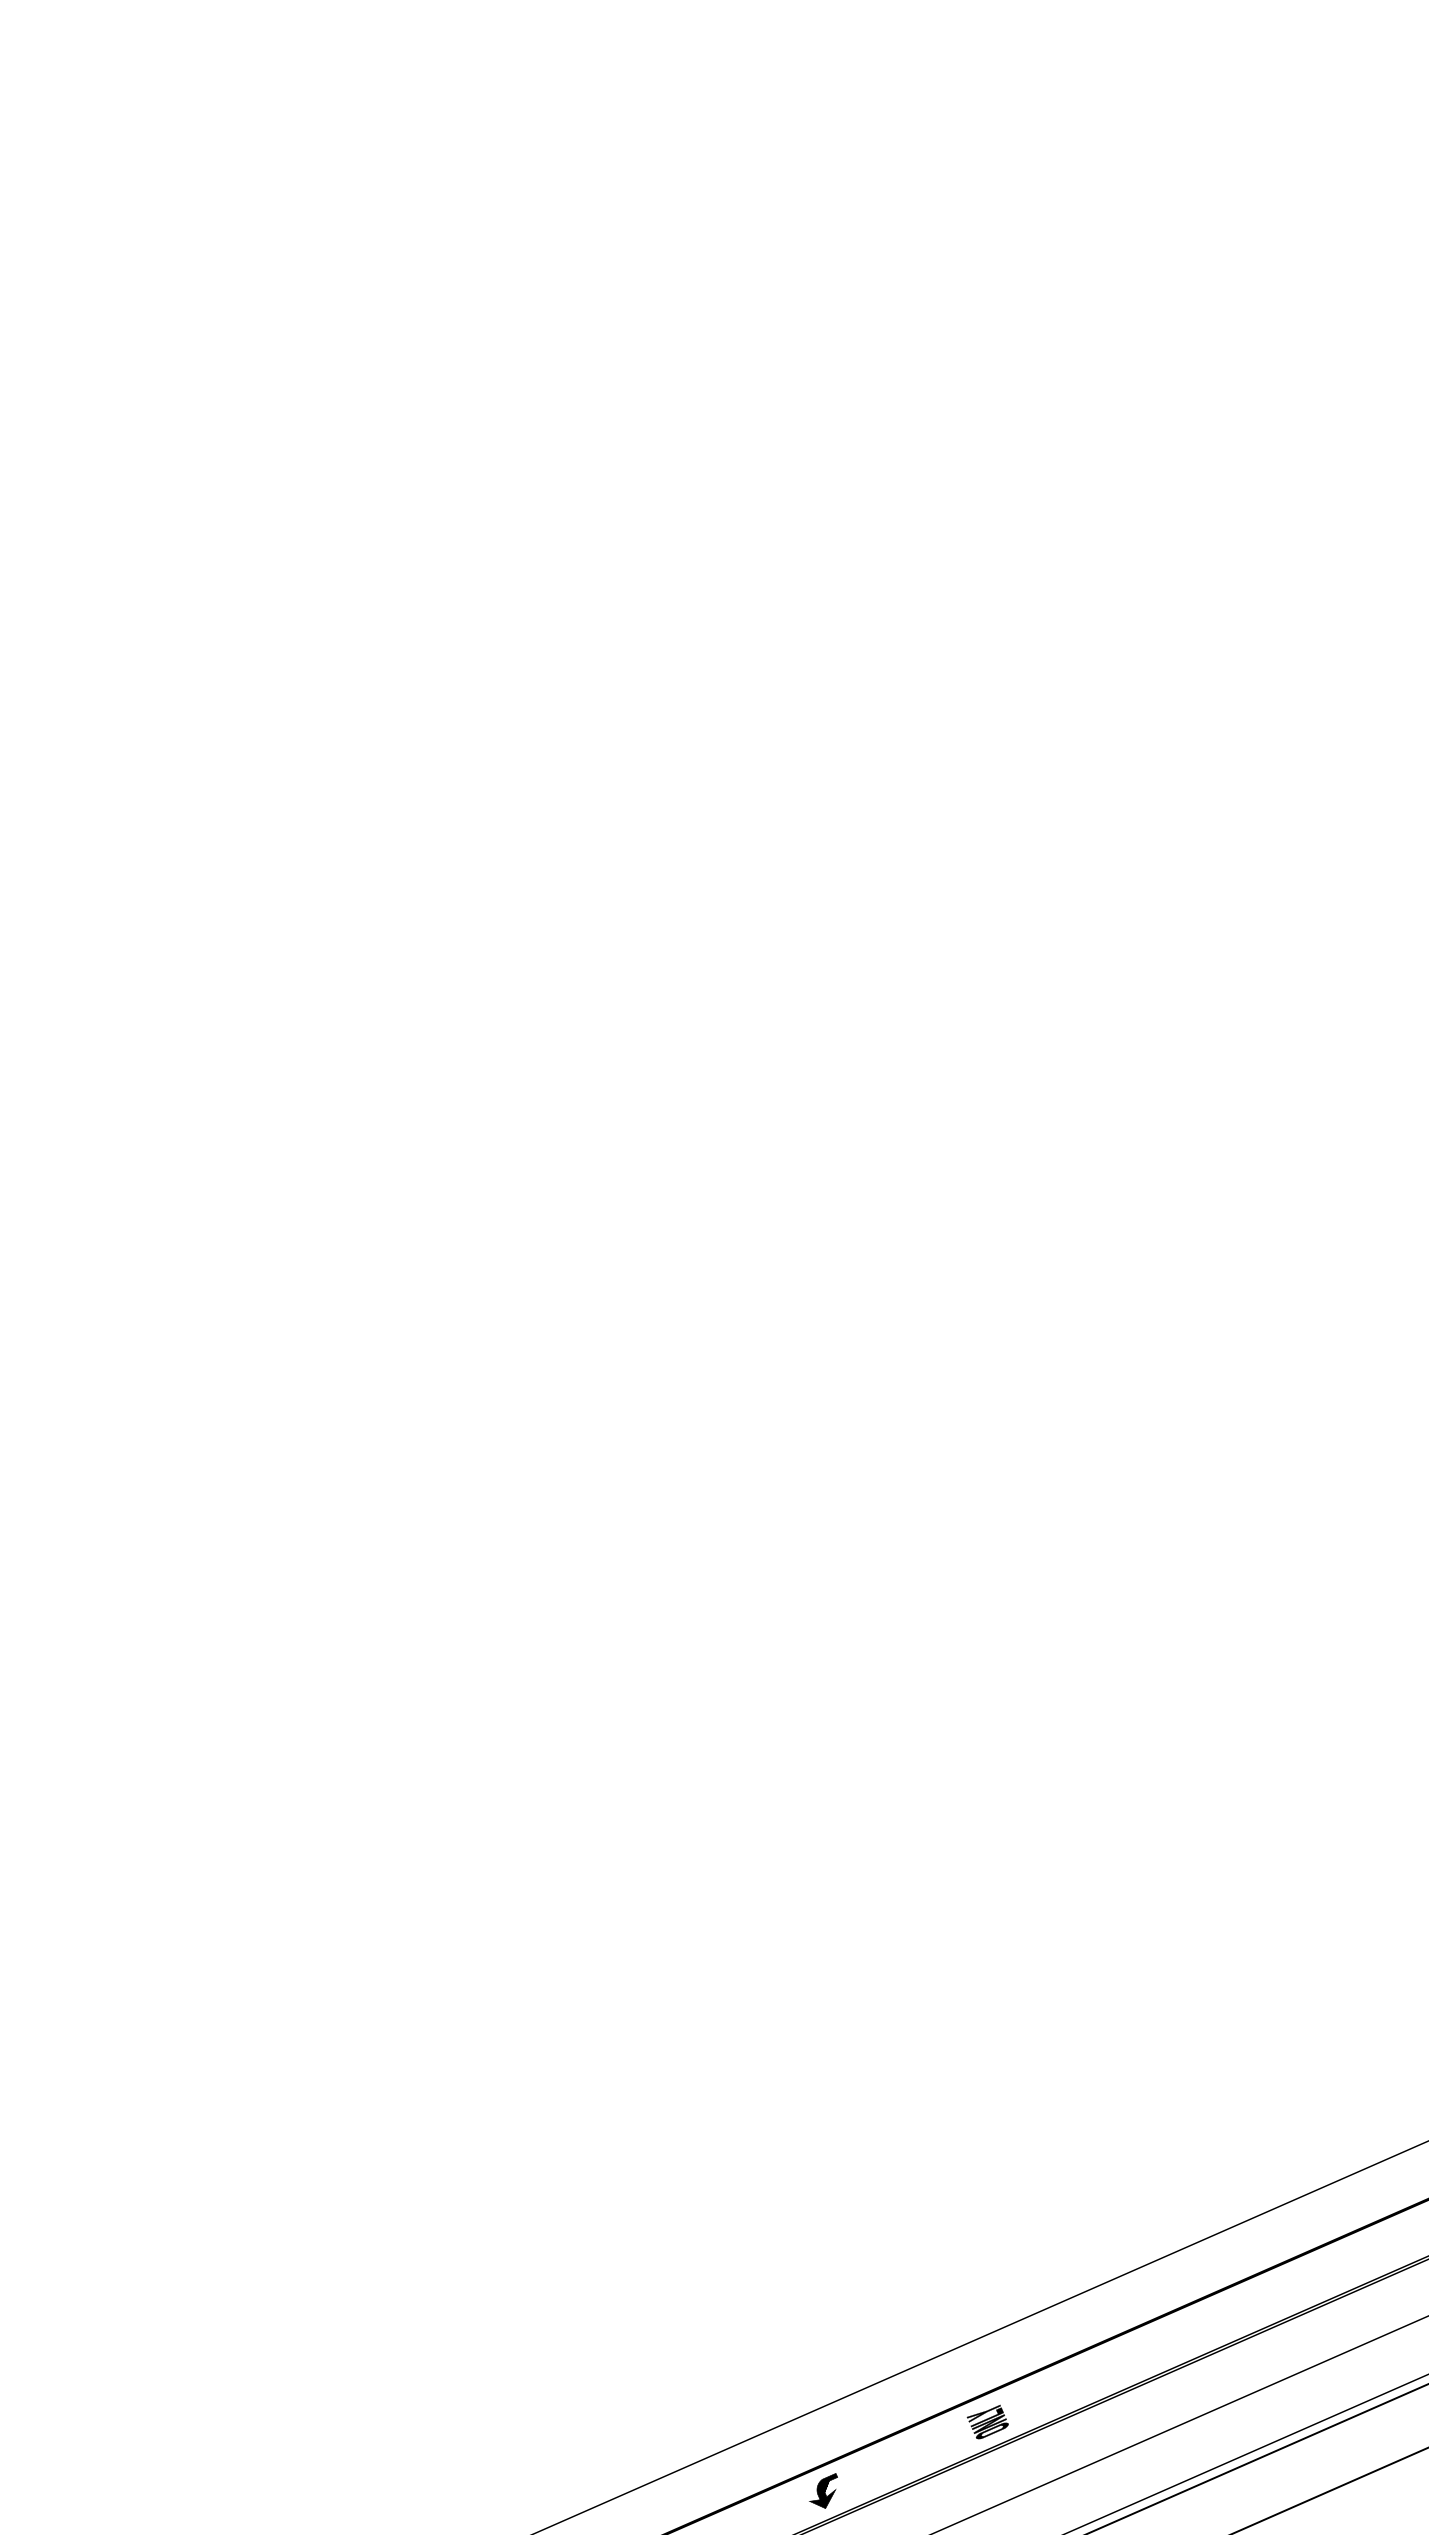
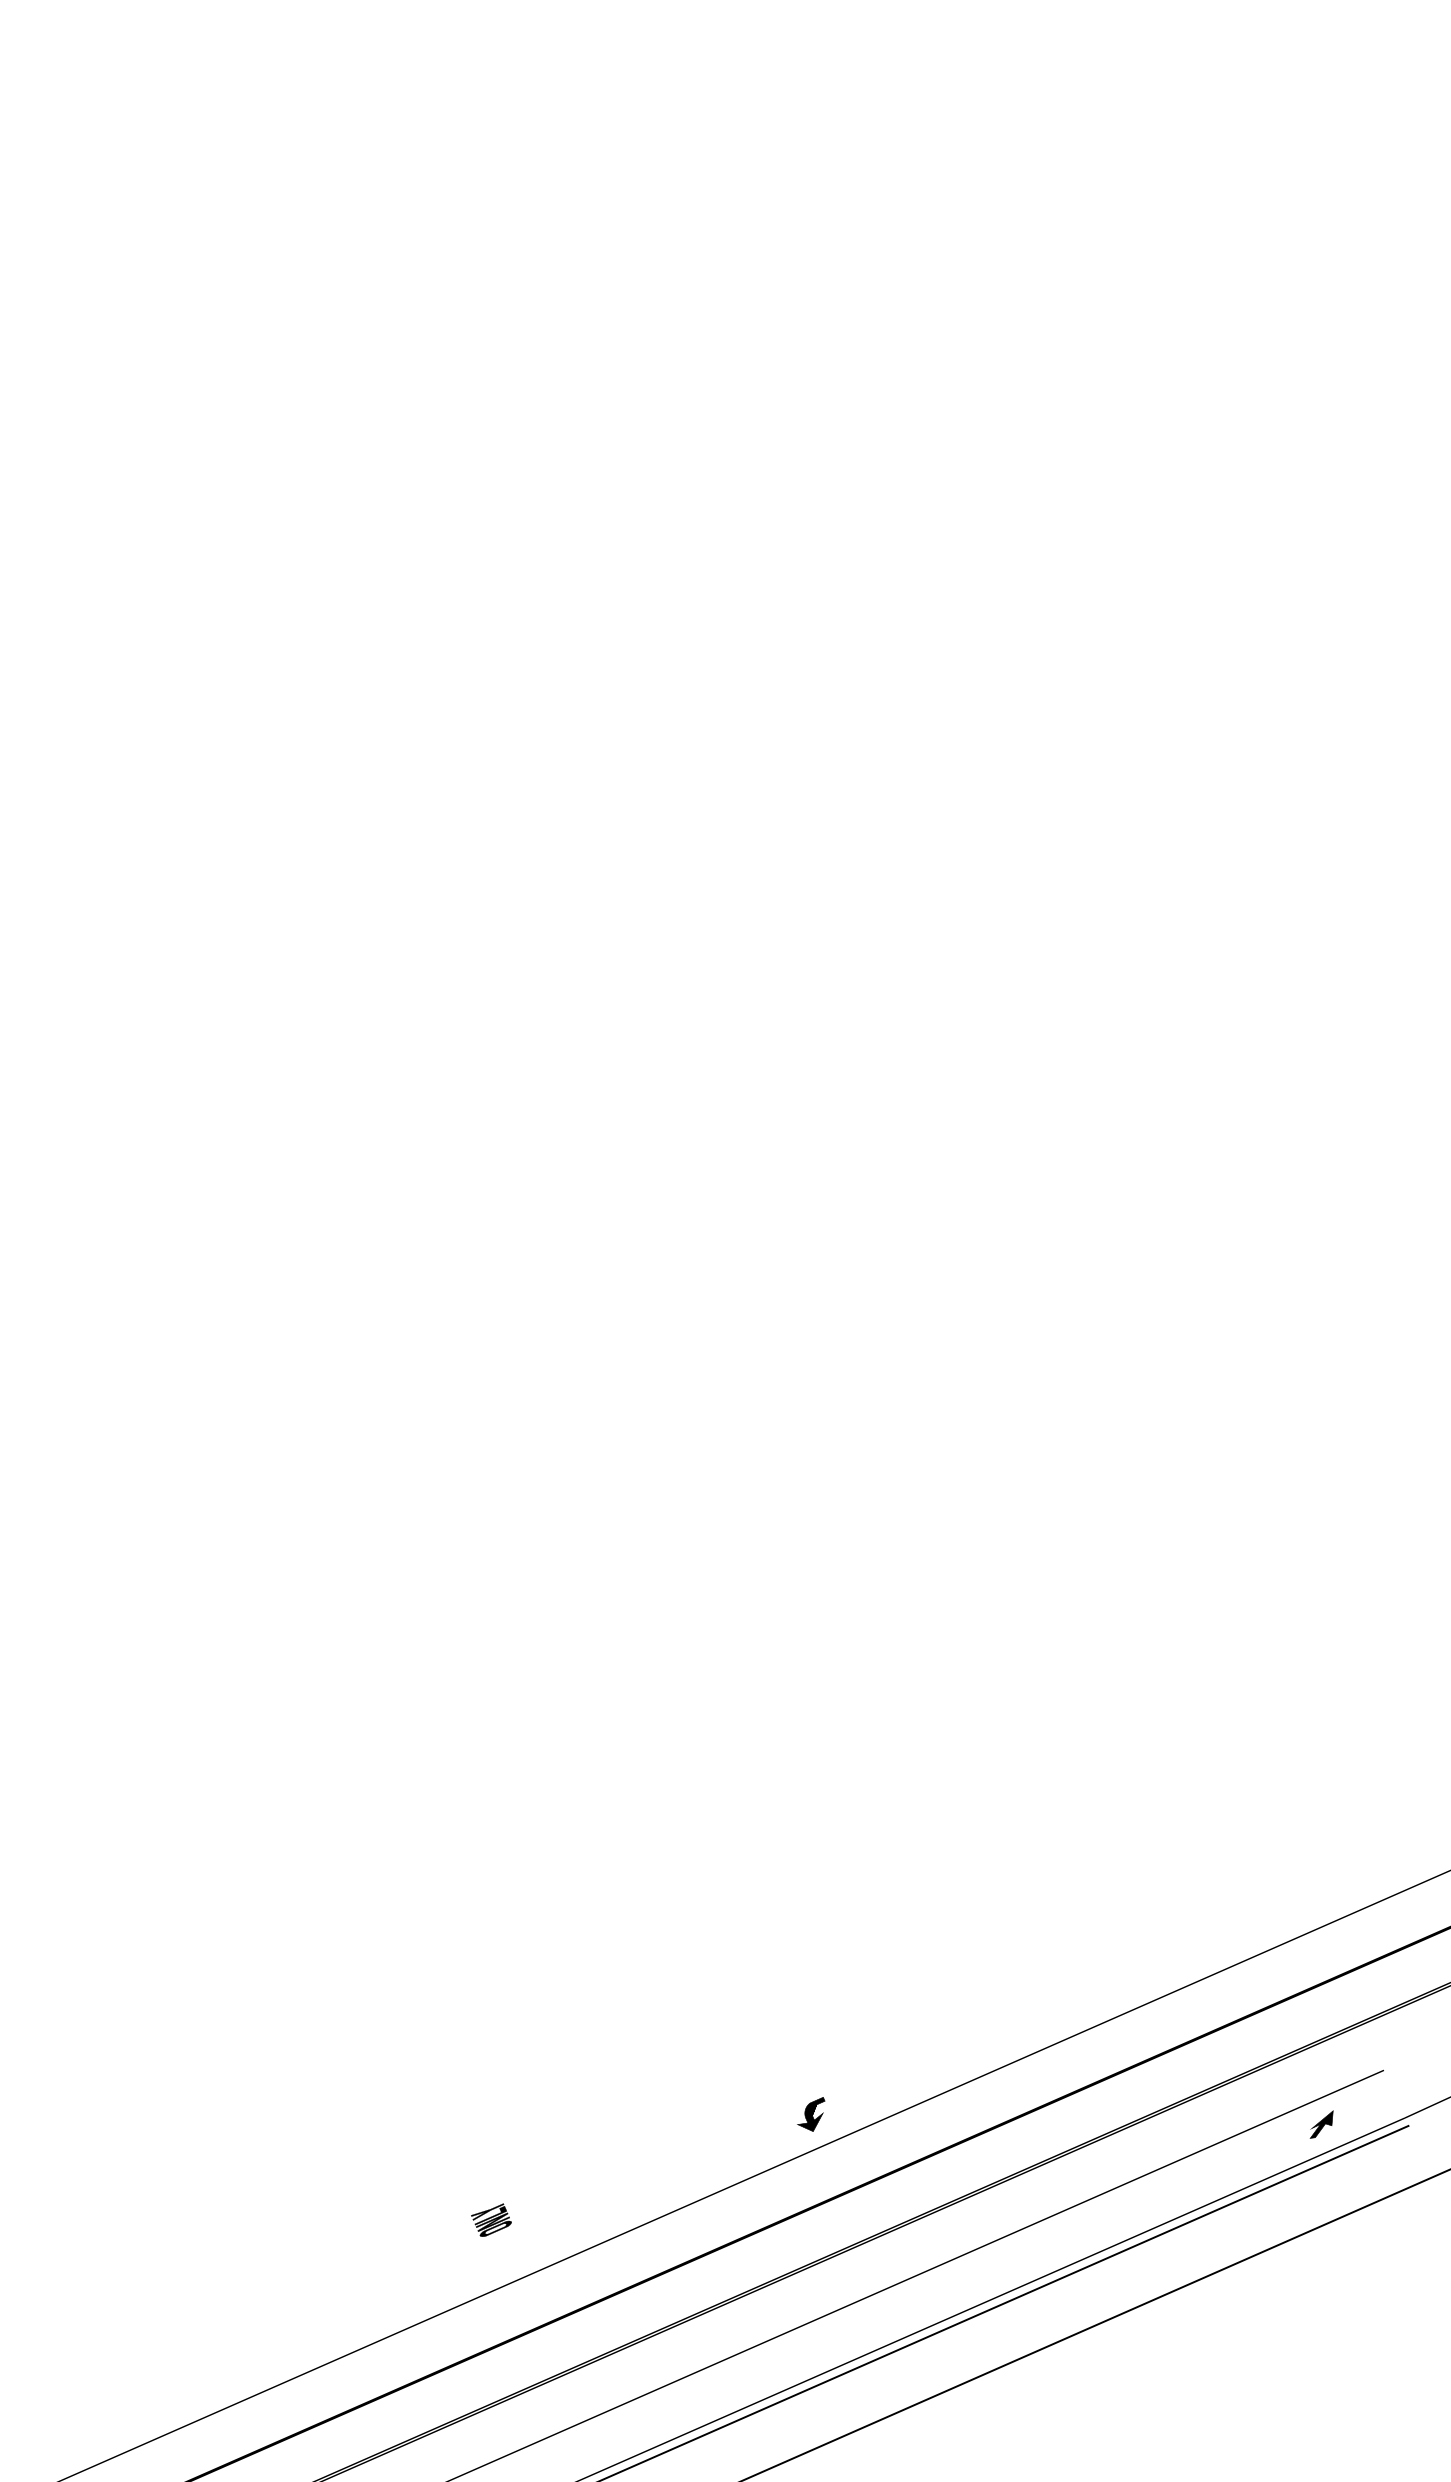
part: (987, 2421) -> (491, 2219), moved
part: (823, 2491) -> (811, 2114), moved

